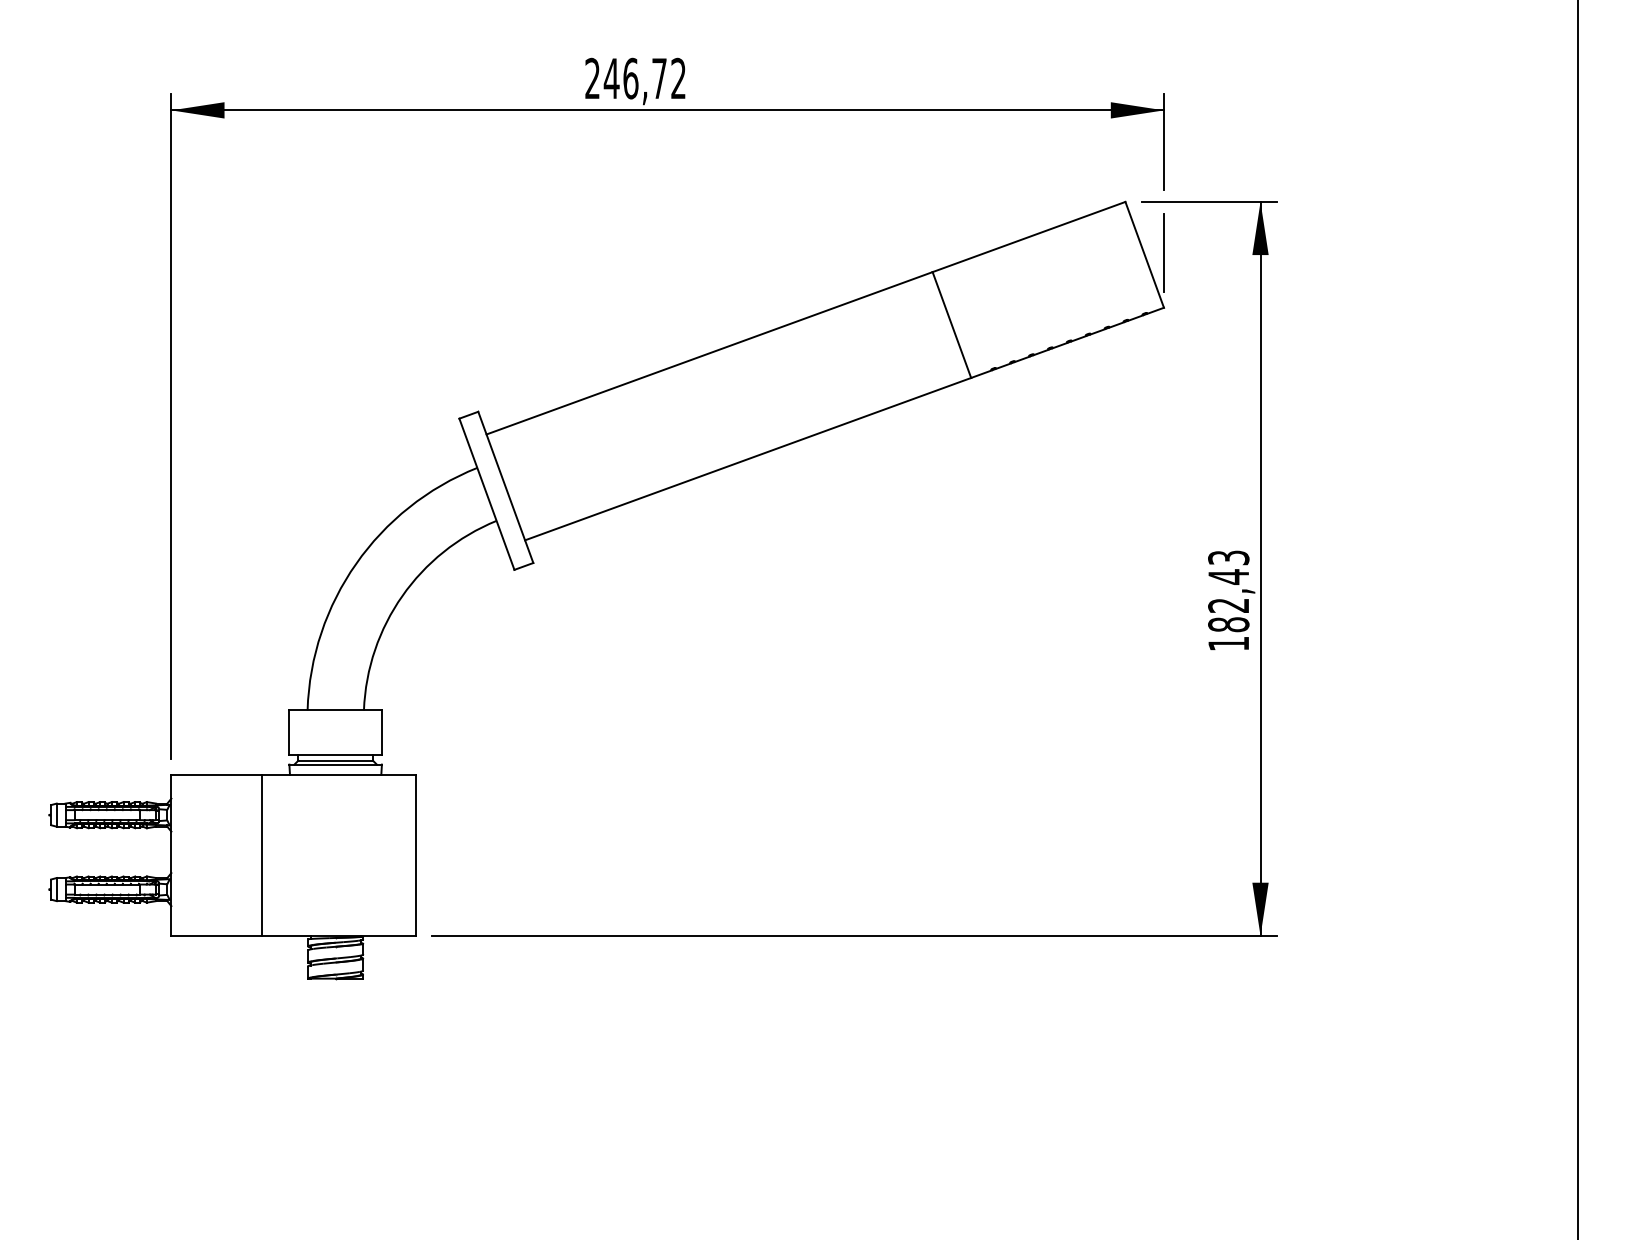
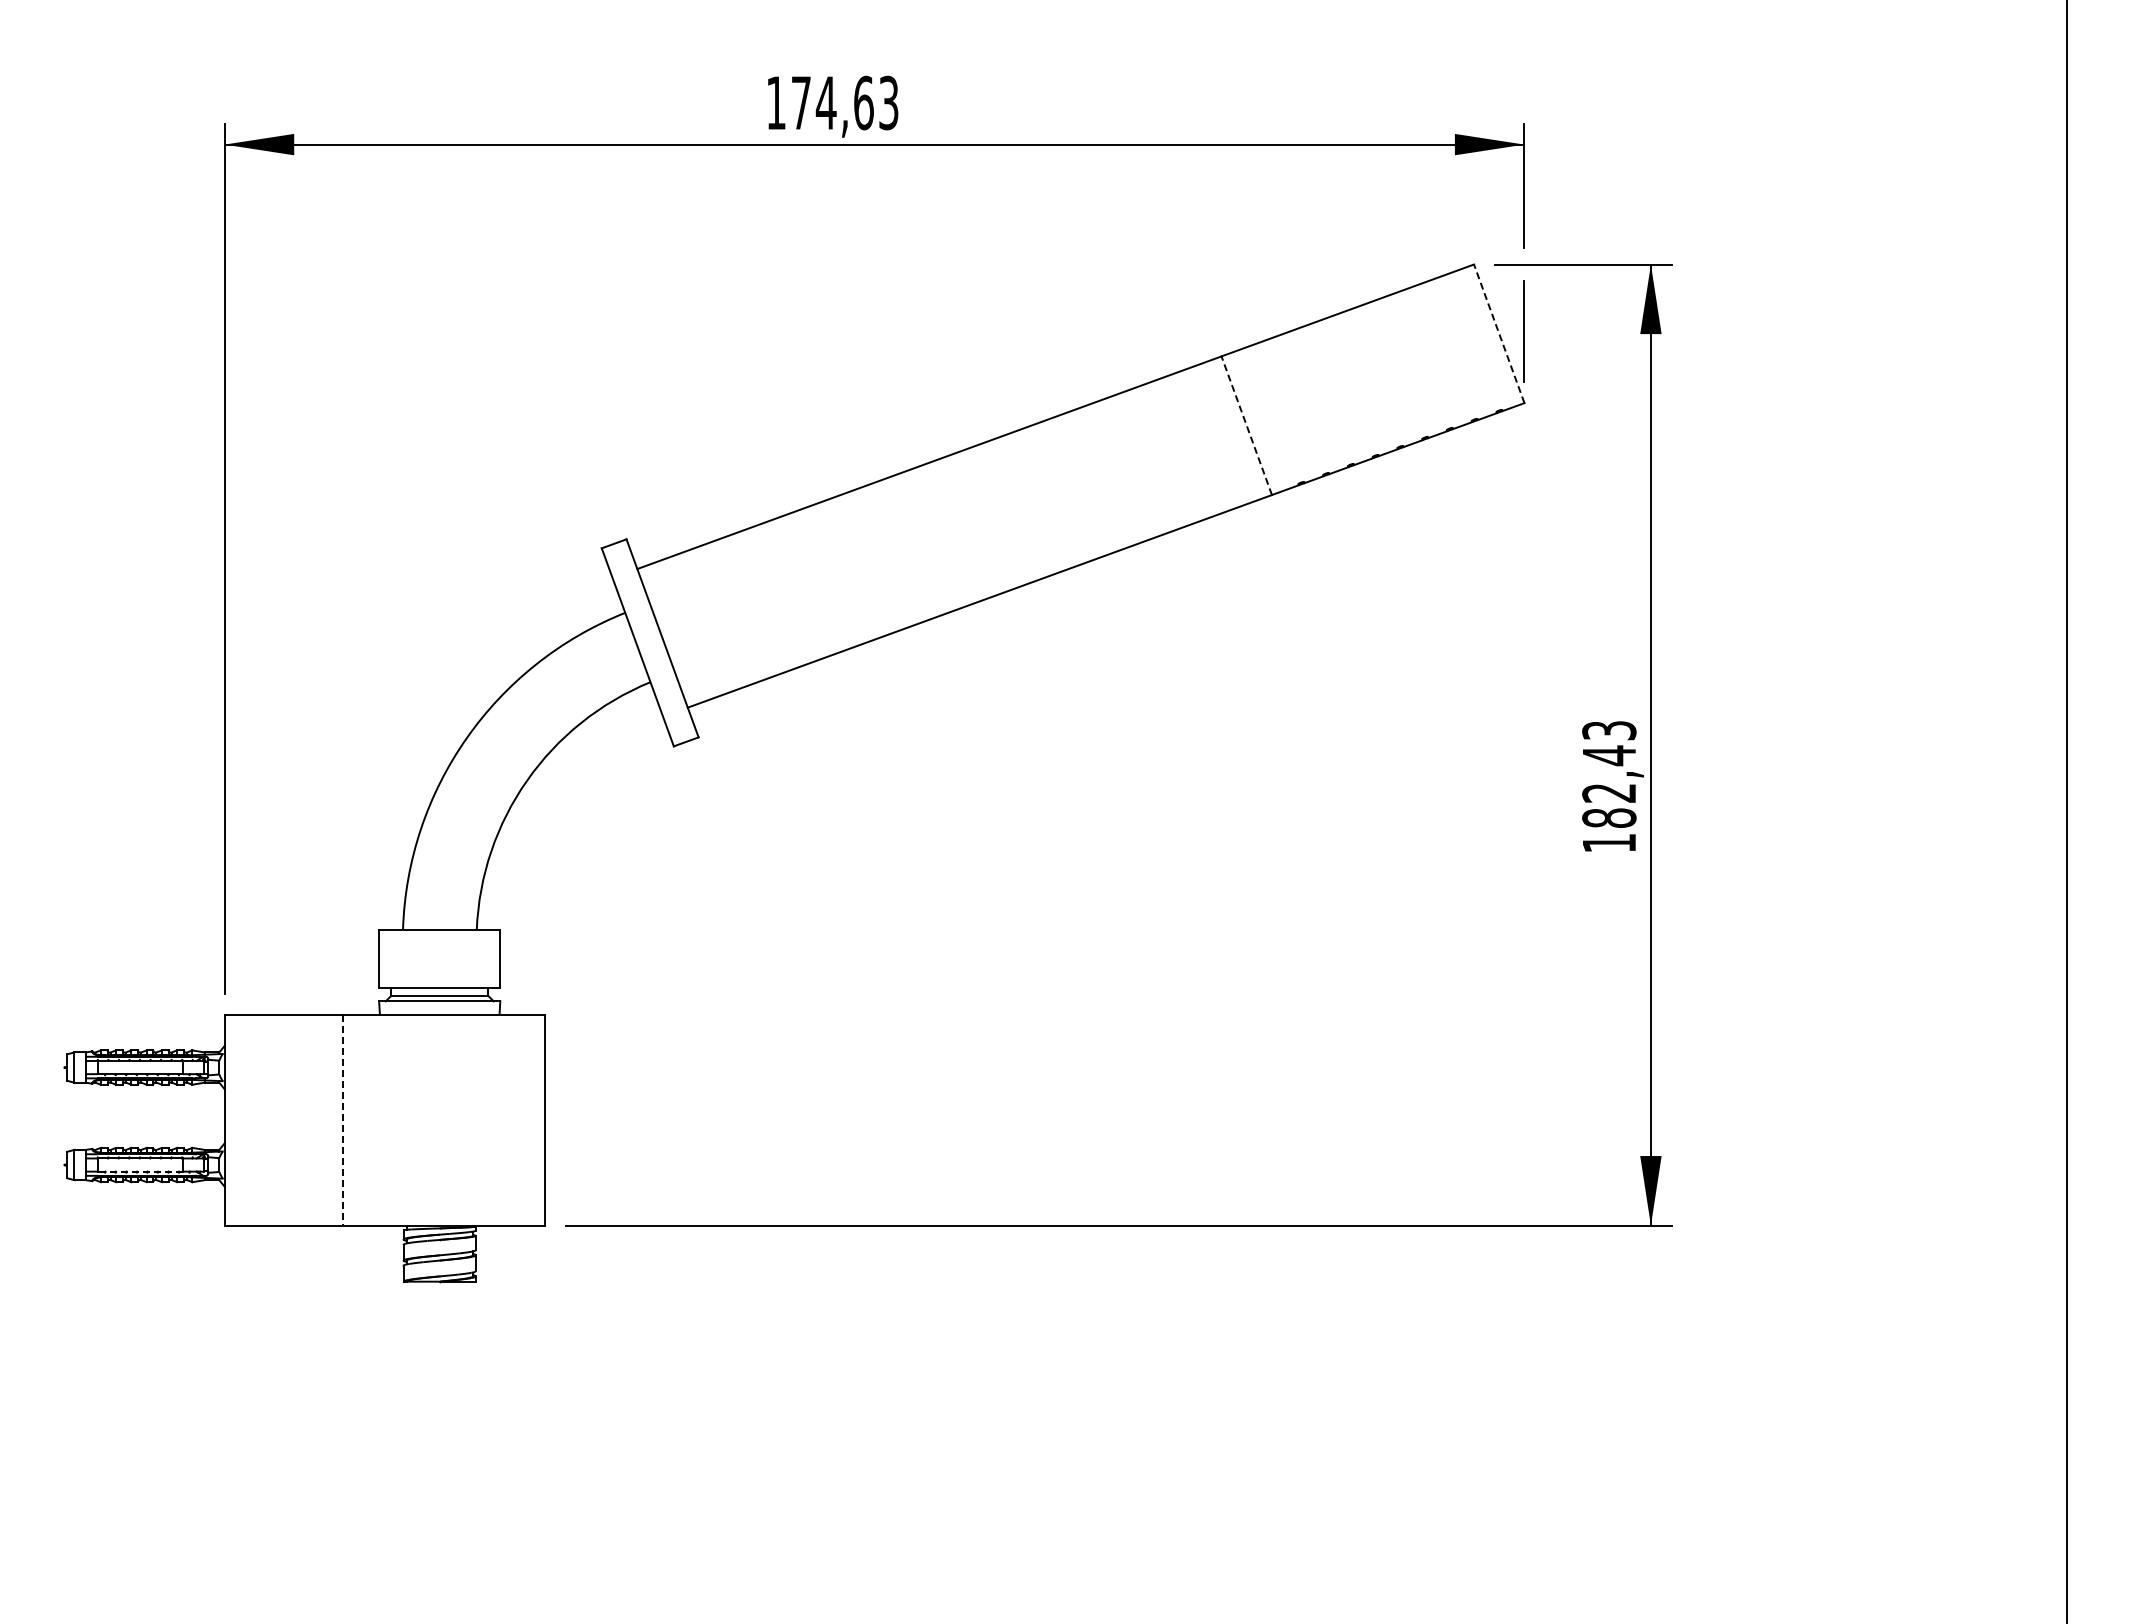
text: (635, 78) -> (832, 102), 246,72 -> 174,63
line: (1144, 254) -> (1499, 333), solid -> dashed
line: (951, 324) -> (1246, 425), solid -> dashed
line: (262, 855) -> (343, 1120), solid -> dashed
line: (107, 894) -> (140, 1171), solid -> dashed

